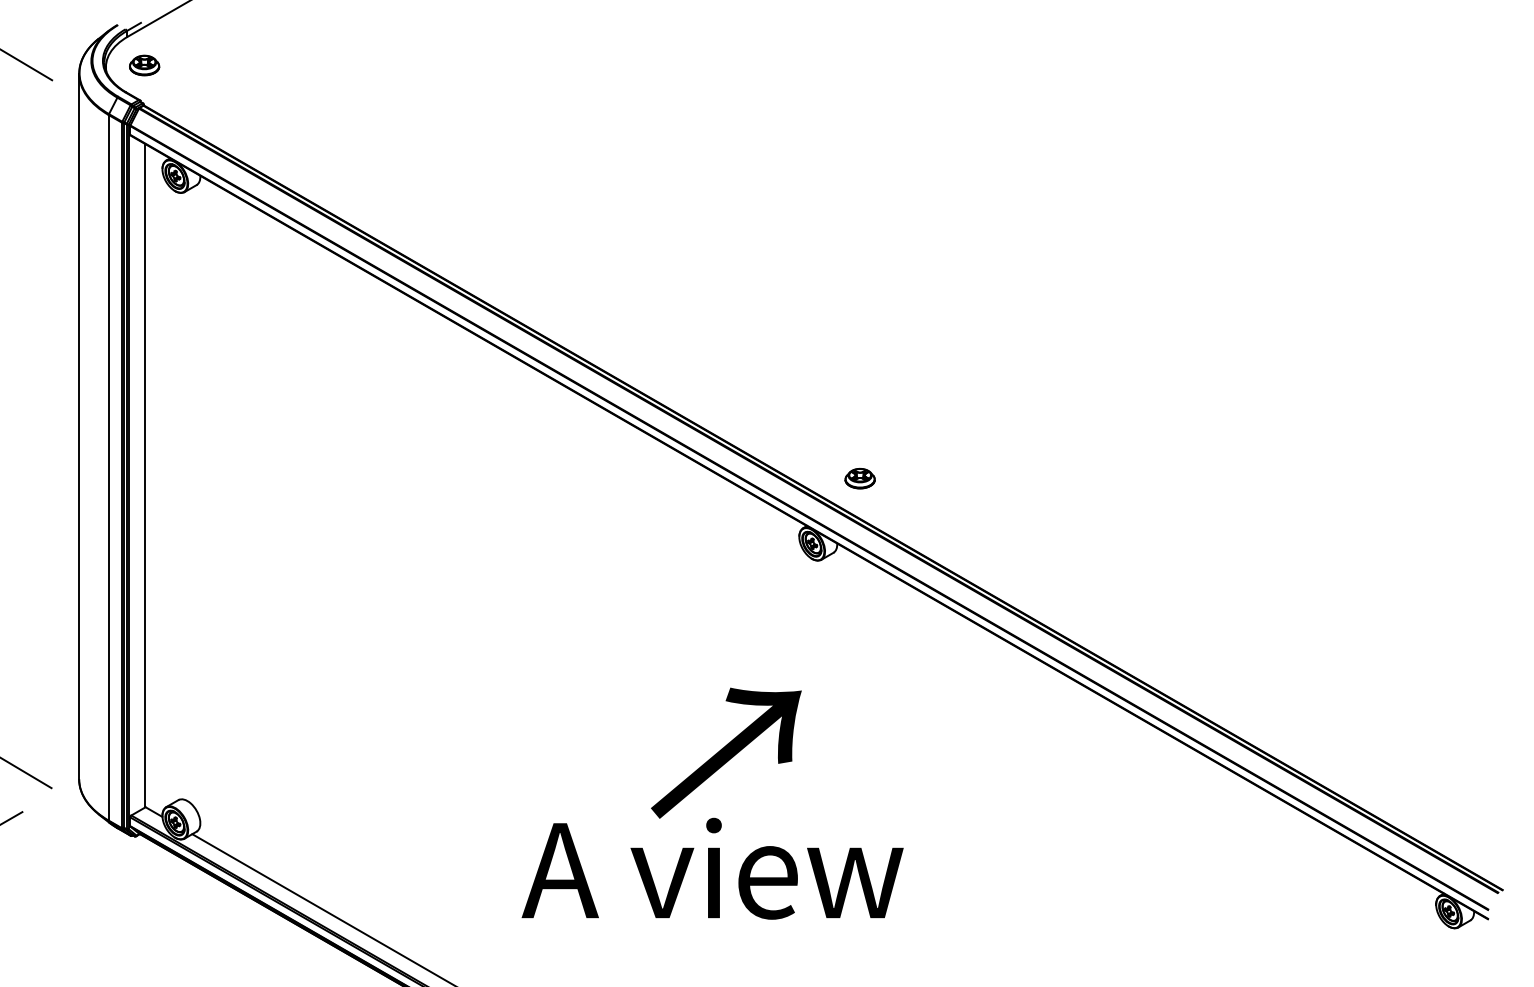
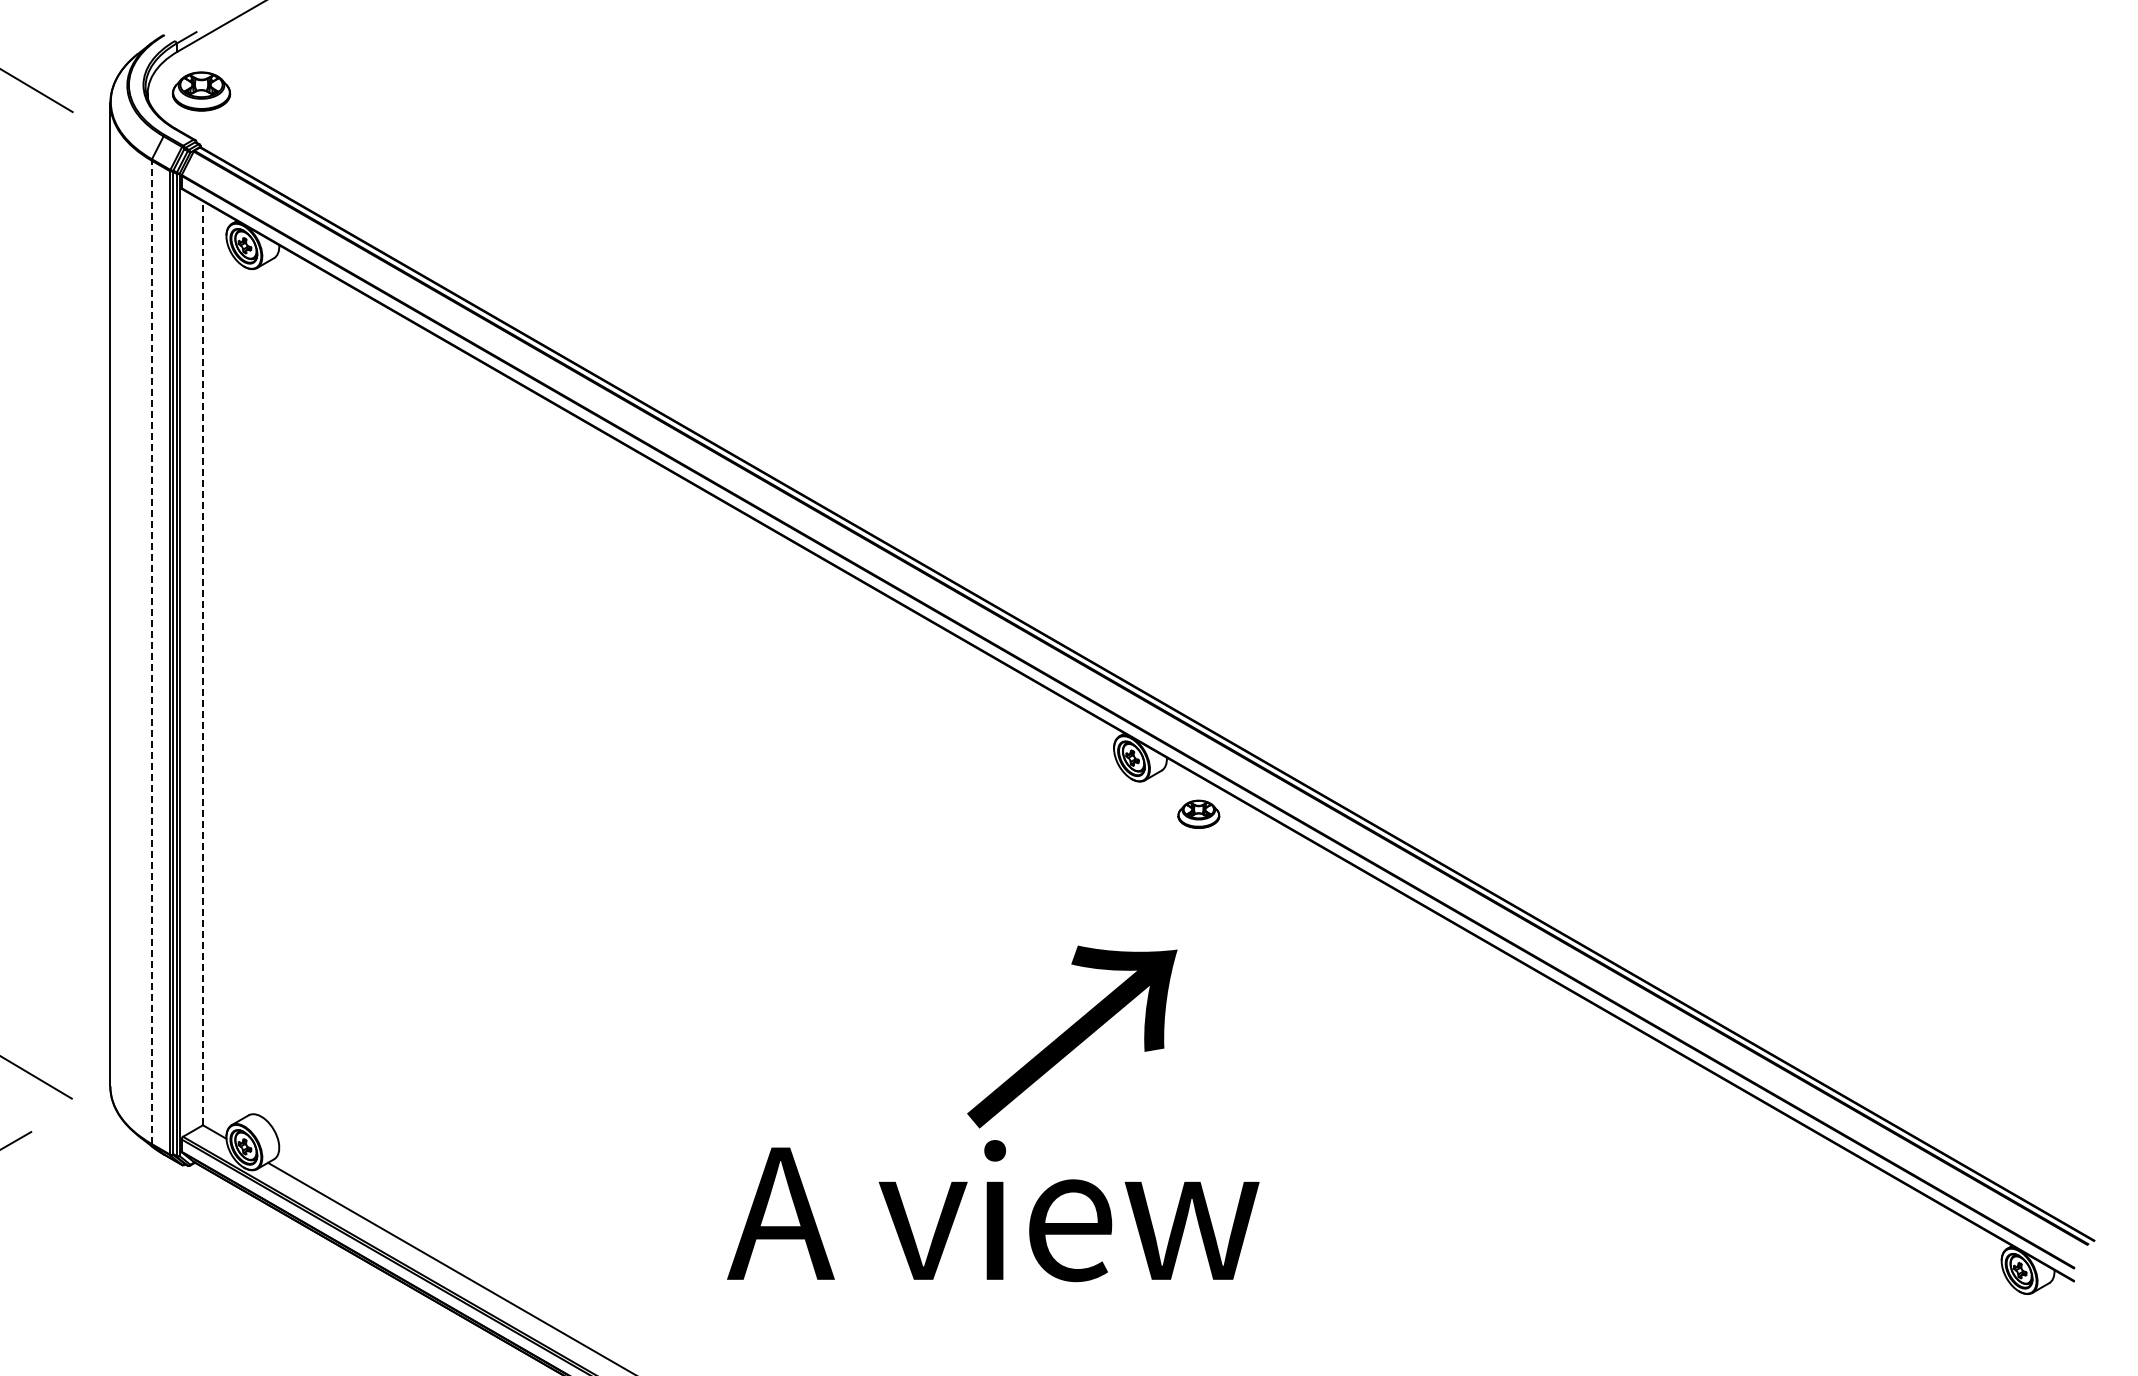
part: (144, 65) -> (201, 91), size x1.4
line: (108, 468) -> (151, 652), solid -> dashed
line: (145, 475) -> (202, 662), solid -> dashed
part: (859, 478) -> (1198, 813), moved
text: (726, 752) -> (1072, 1036), moved

